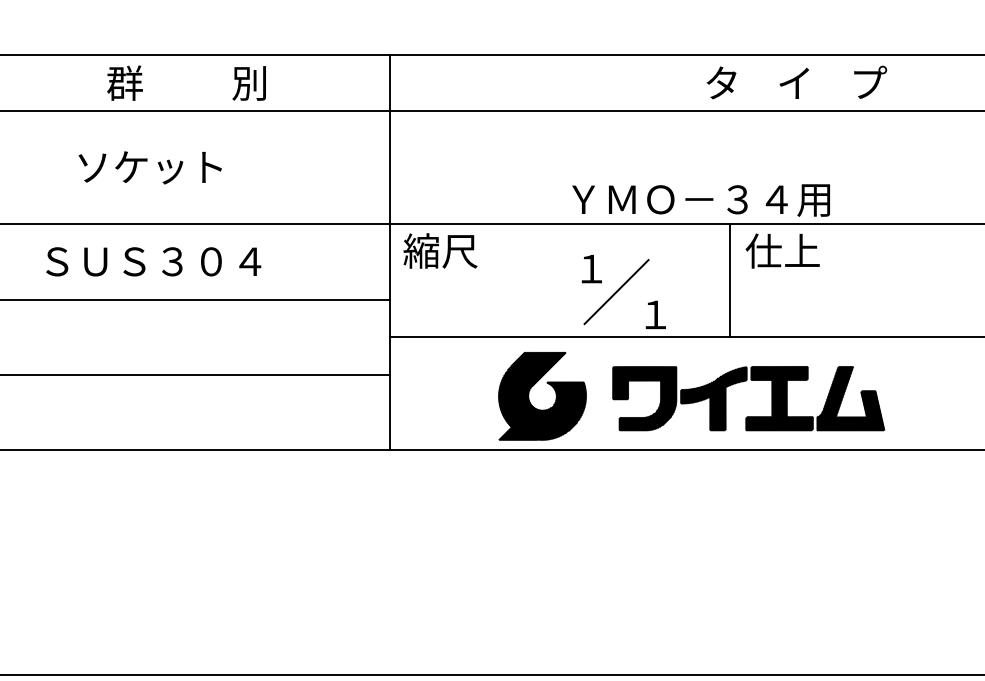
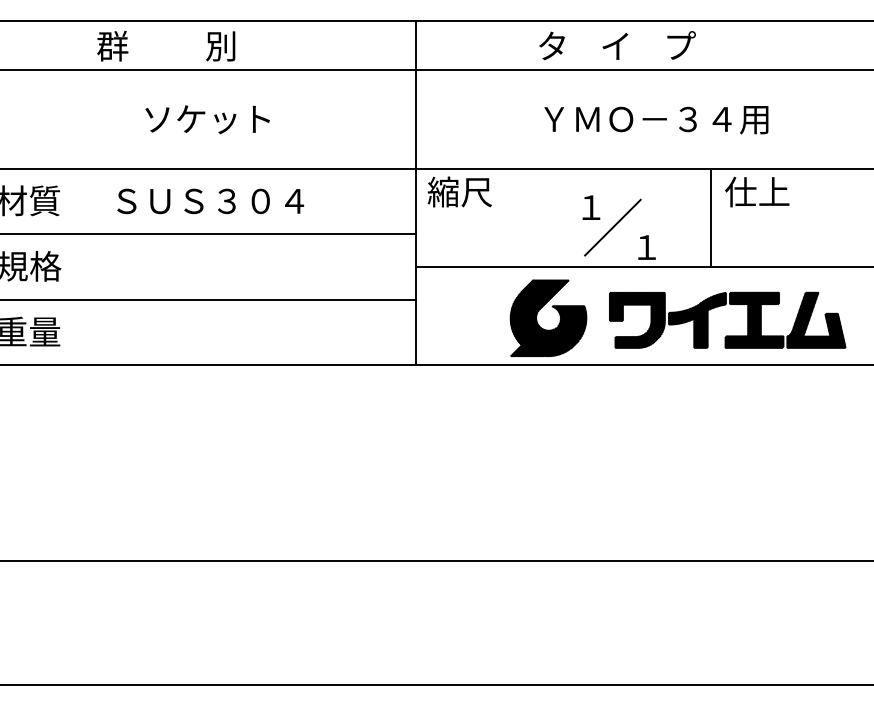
text: (186, 82) -> (166, 45), moved
text: (796, 82) -> (617, 45), moved
text: (701, 200) -> (656, 120), moved

